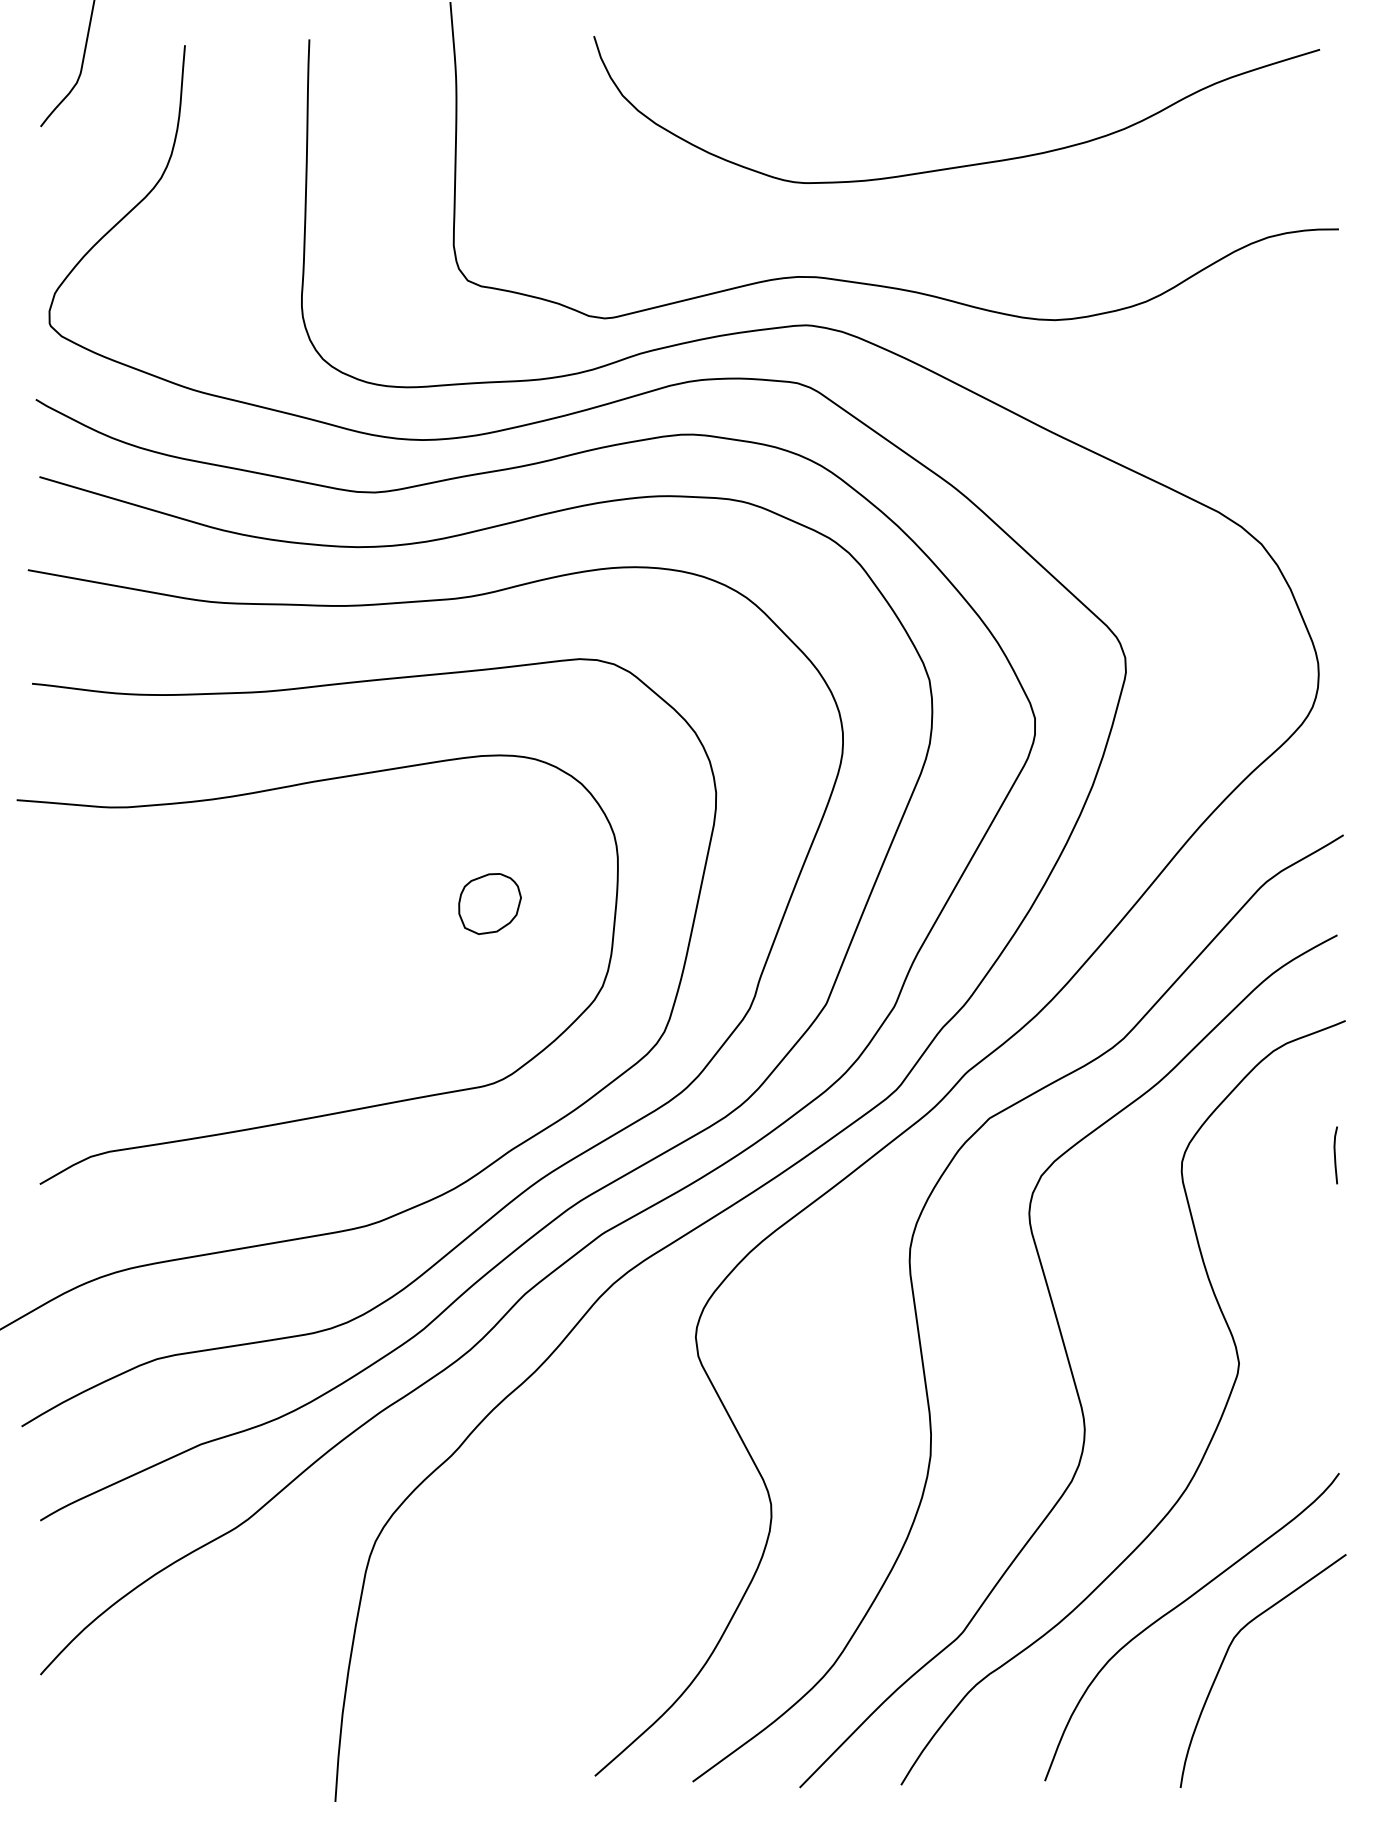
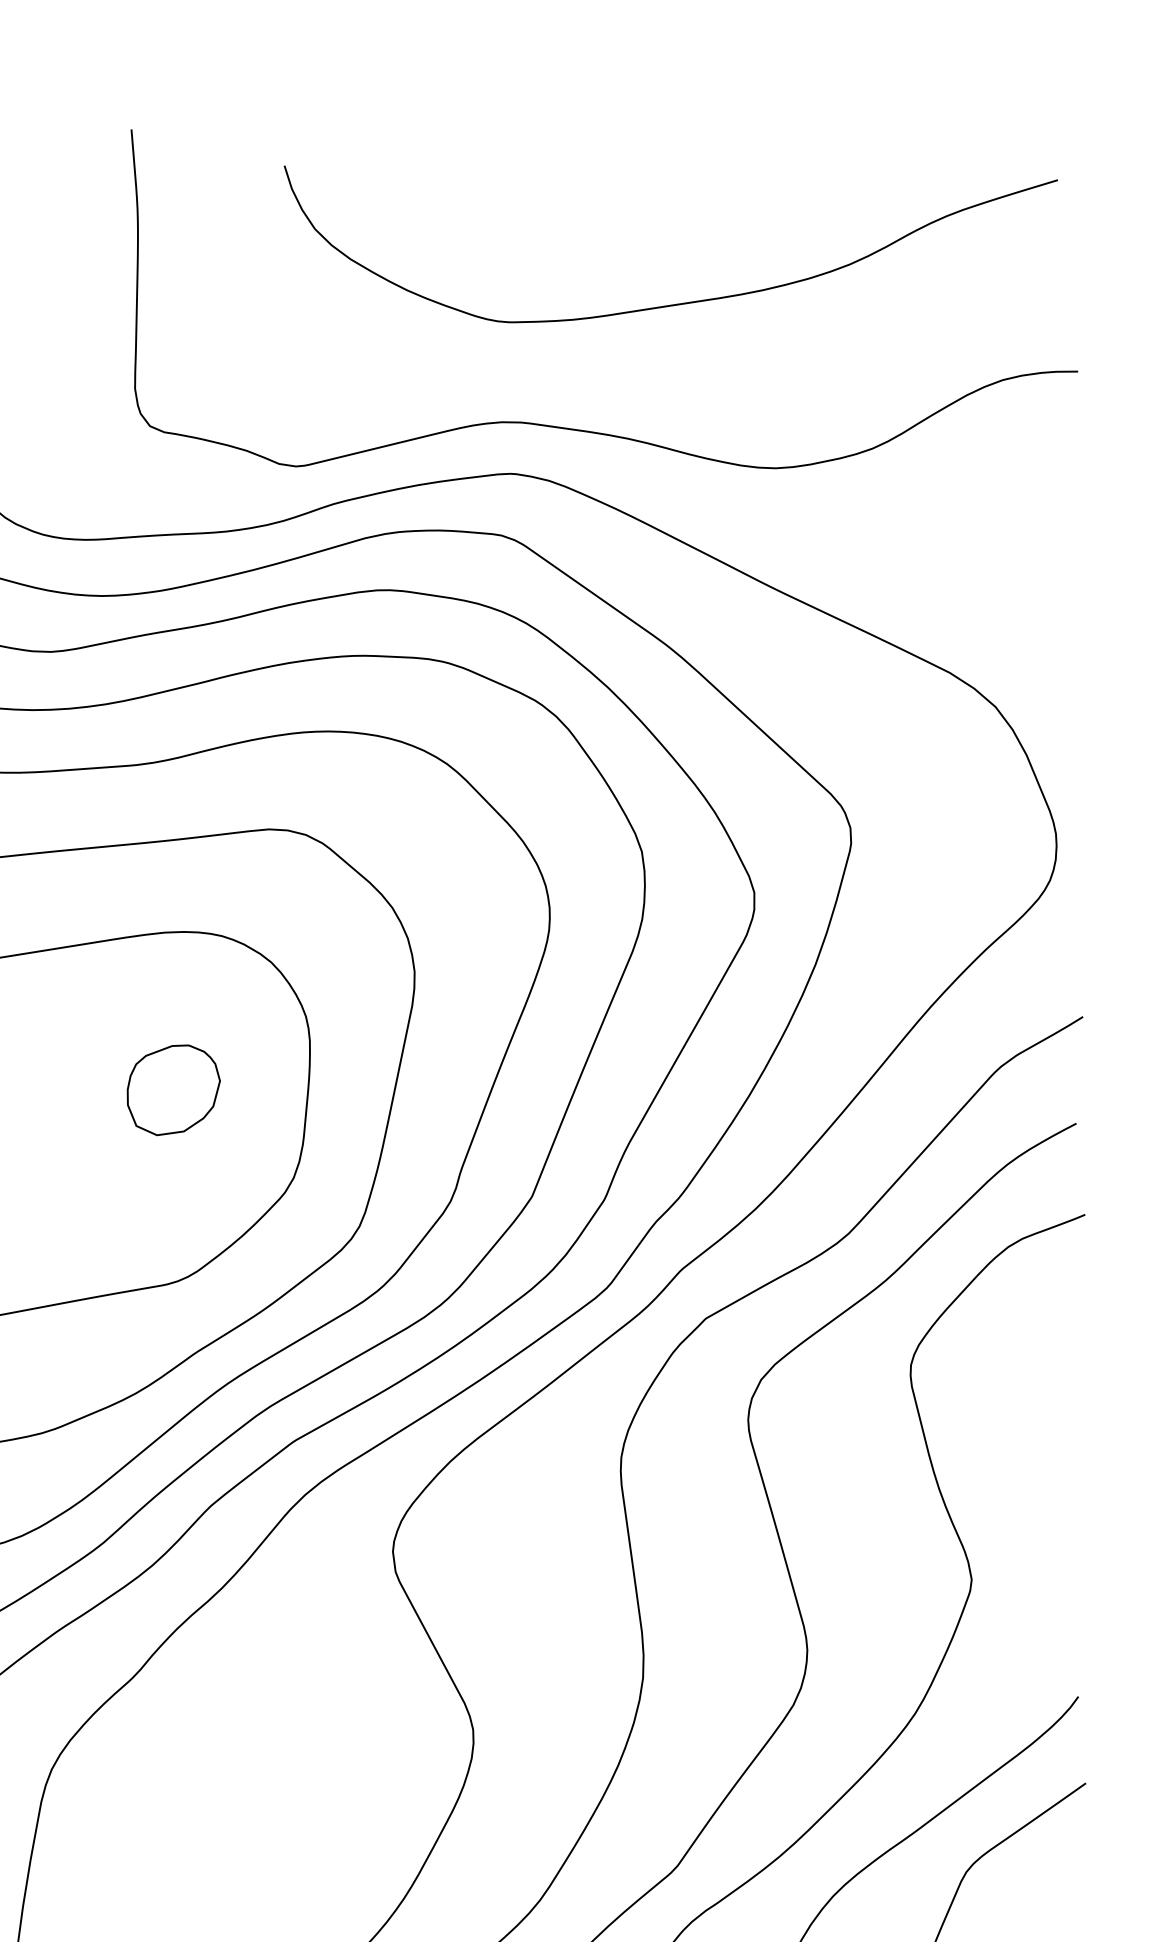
part: (489, 903) -> (173, 1089), size x1.4
line: (1335, 1155) -> (1074, 1358), removed

